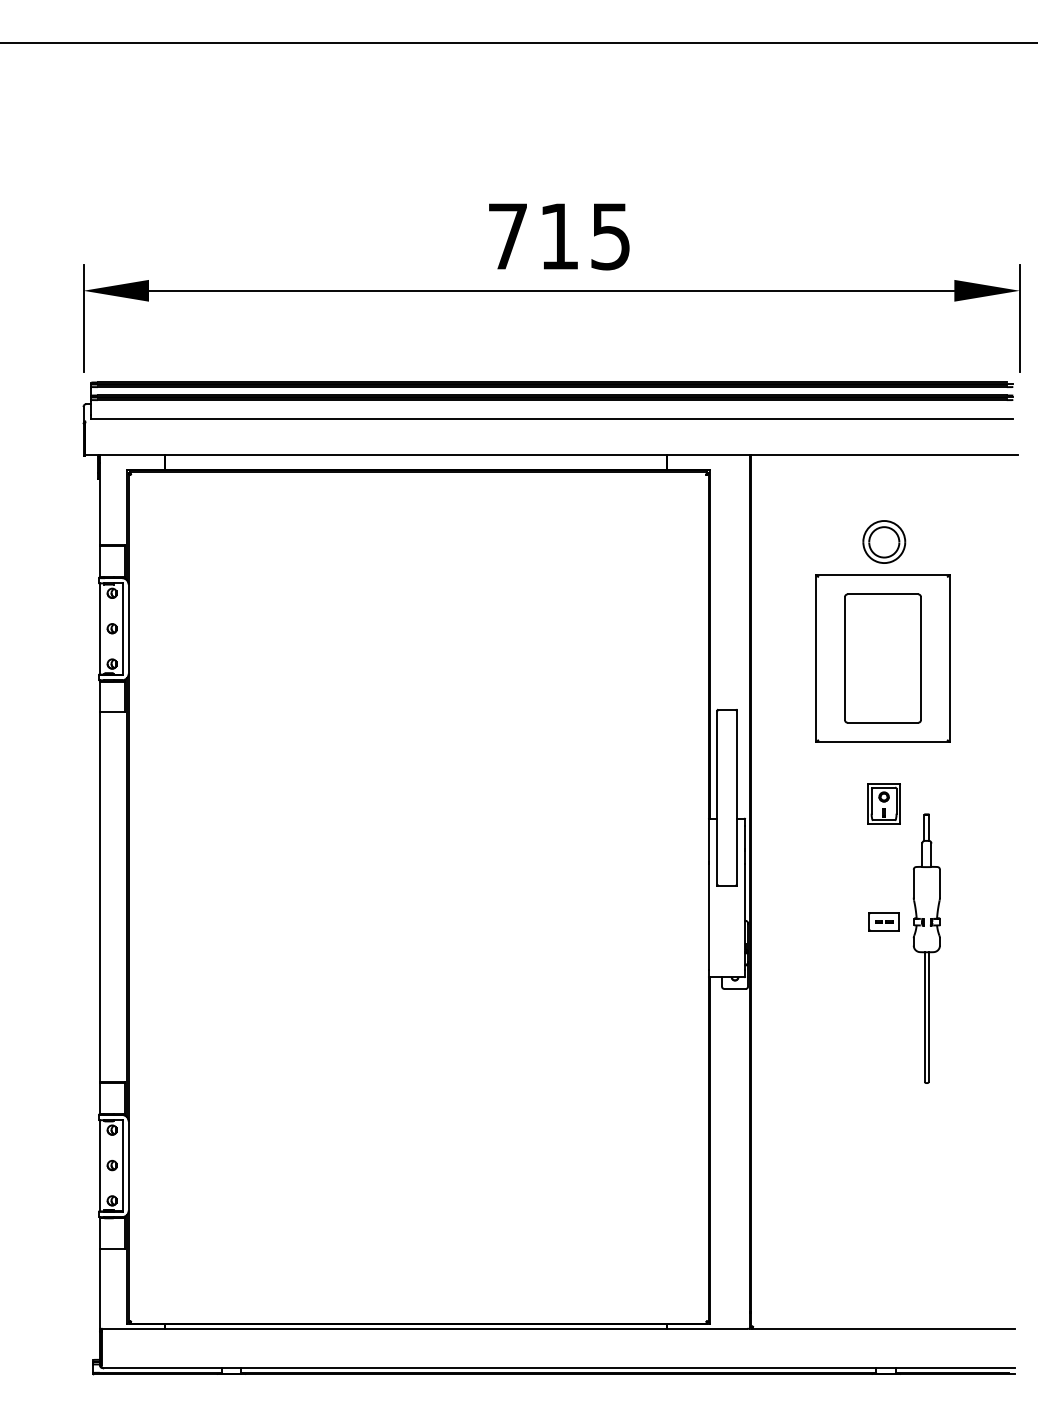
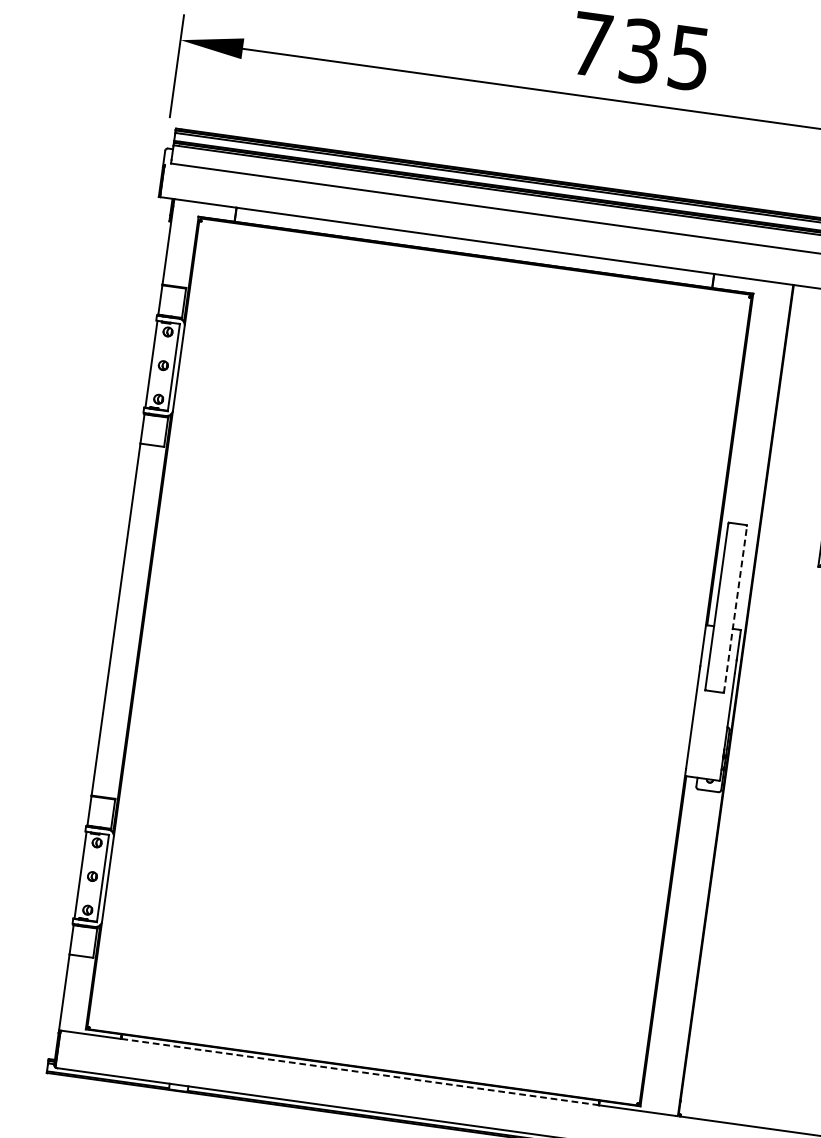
text: (559, 236) -> (640, 51), 715 -> 735
line: (736, 797) -> (735, 608), solid -> dashed
line: (416, 1328) -> (360, 1071), solid -> dashed

